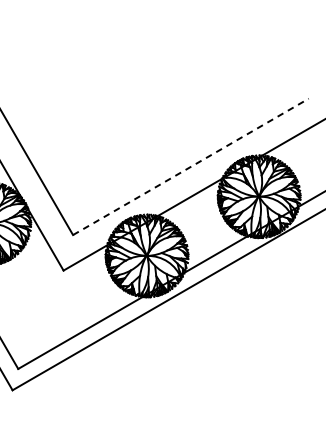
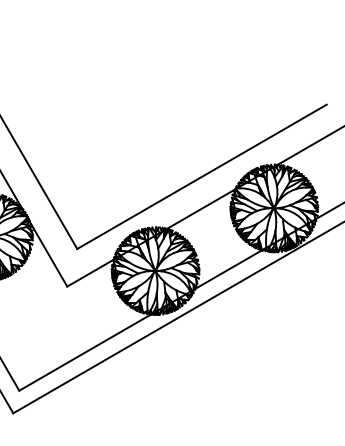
line: (191, 166) -> (202, 176), dashed -> solid

